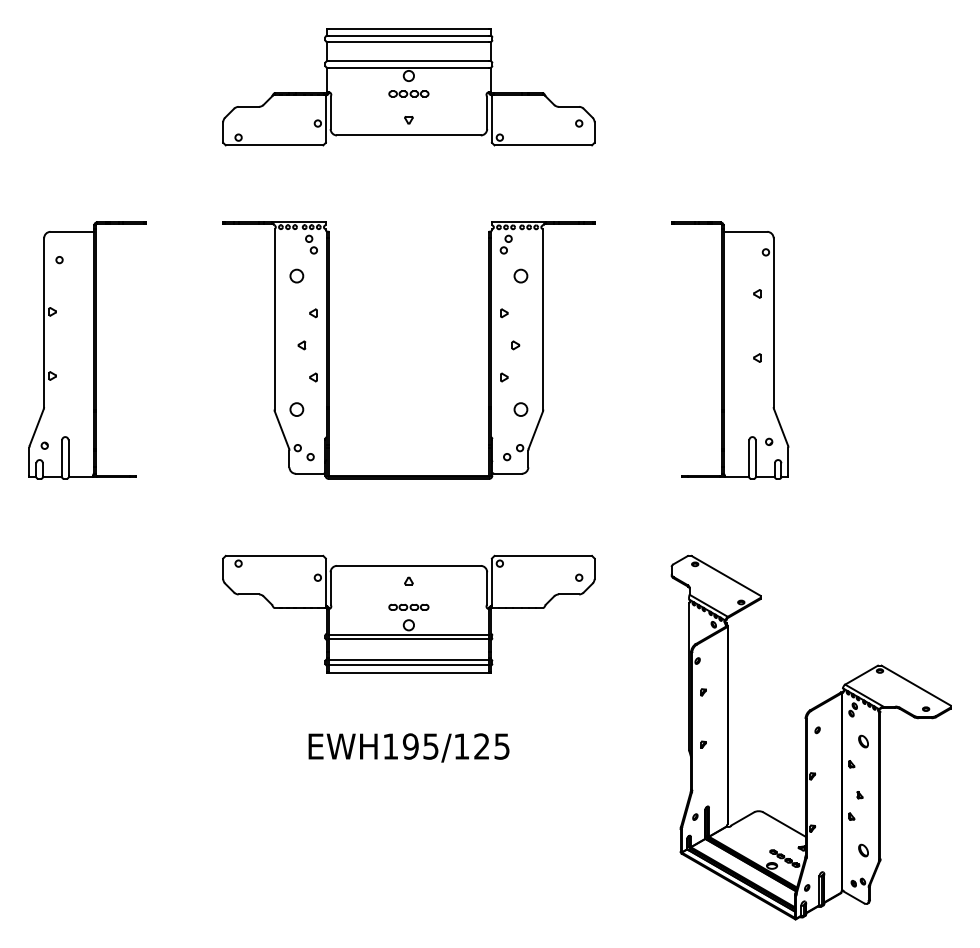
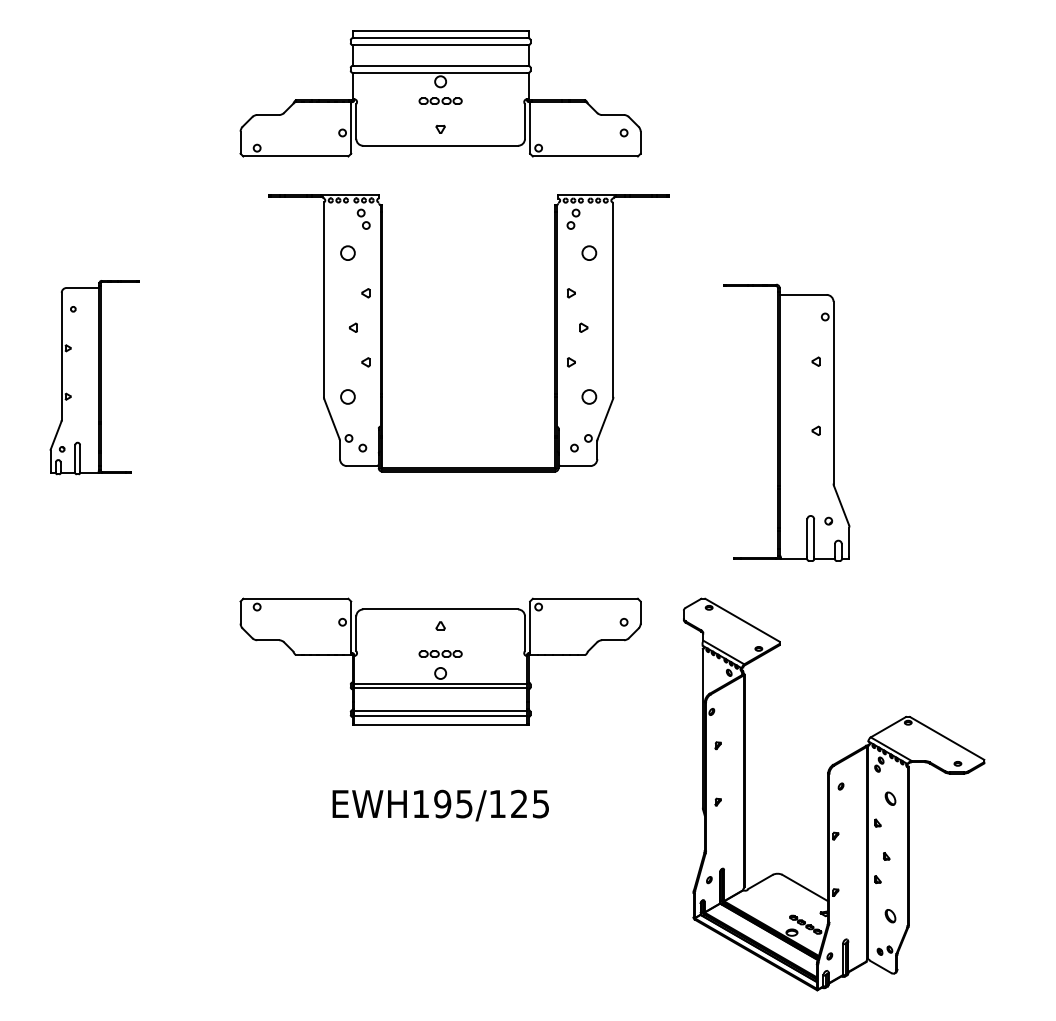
part: (87, 350) -> (94, 377), size x0.7
part: (329, 350) -> (383, 333), moved
part: (730, 350) -> (787, 422), moved
part: (810, 737) -> (833, 794), moved

